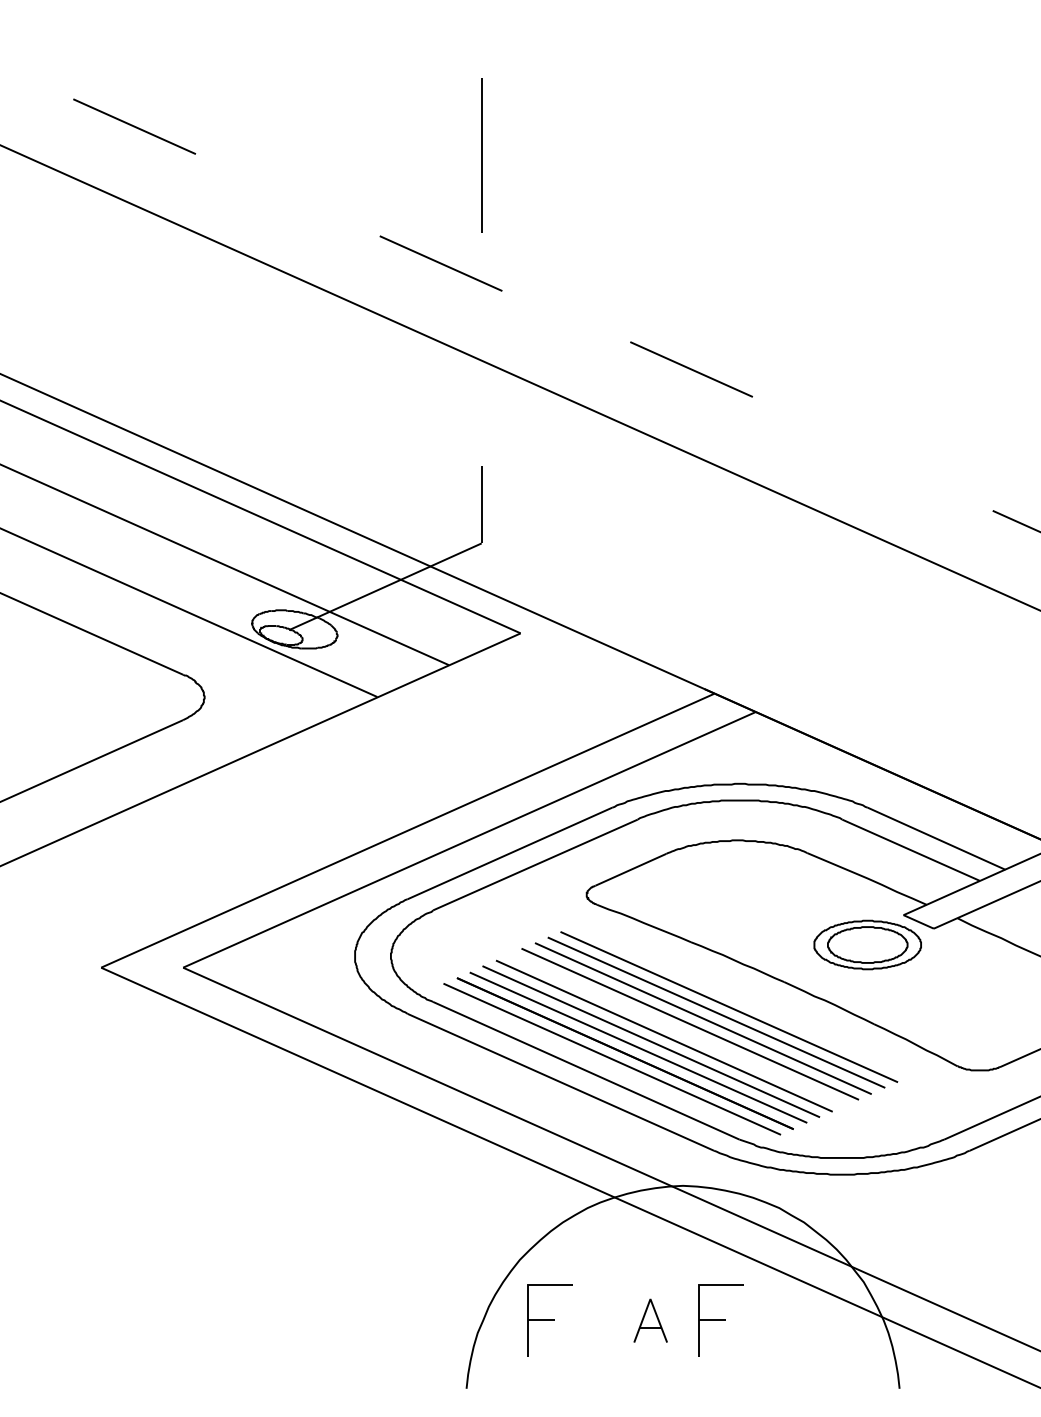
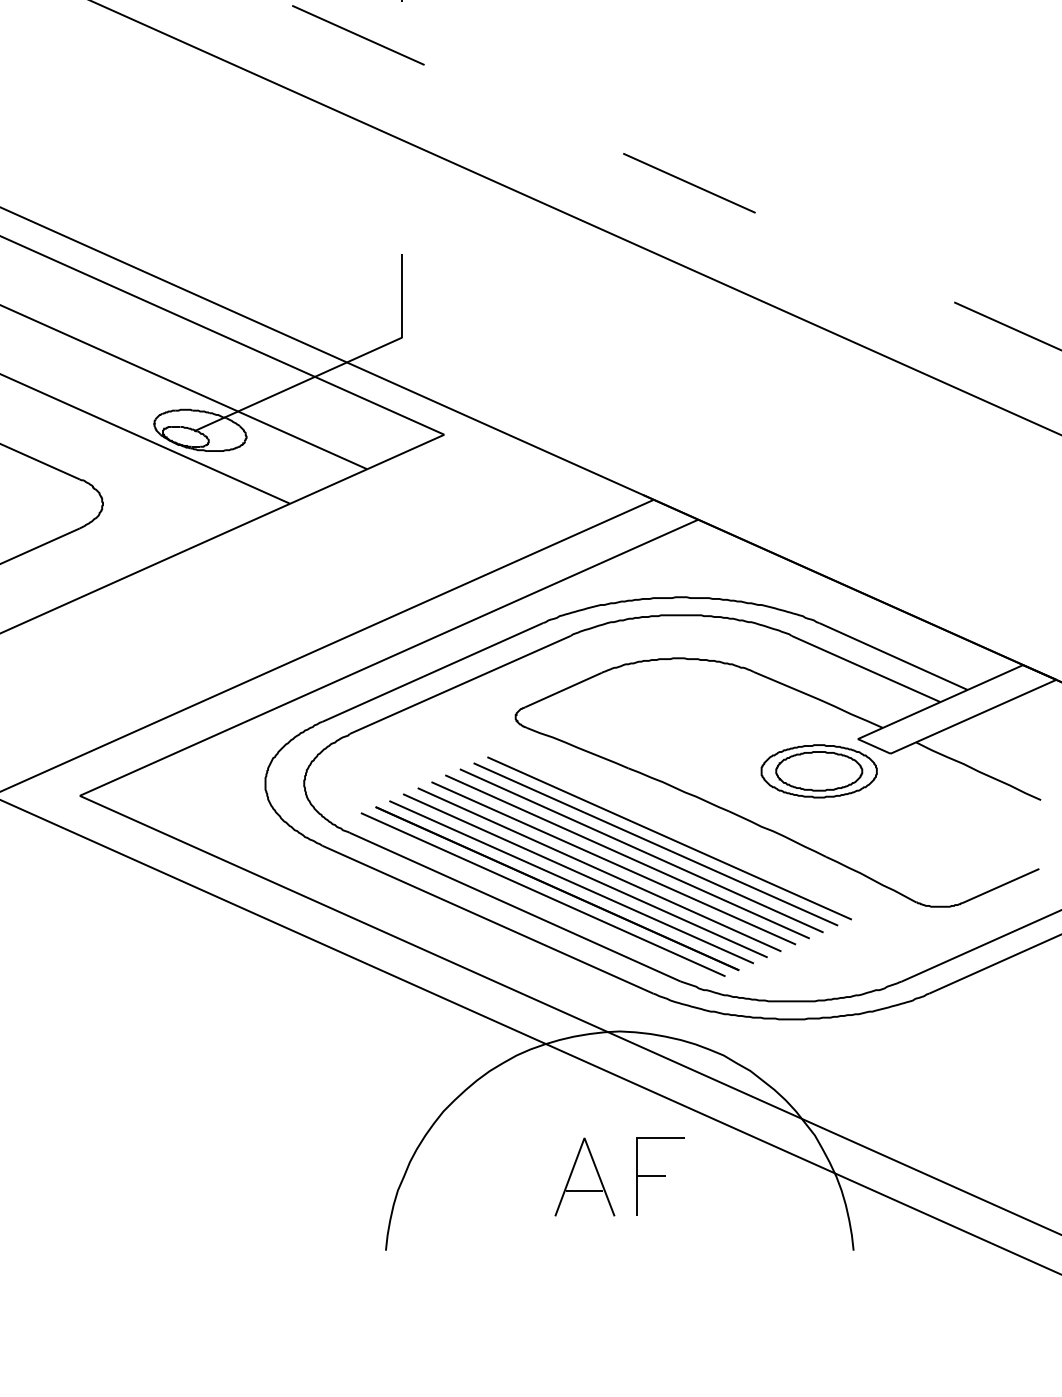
line: (691, 369) -> (689, 183), moved
line: (677, 1030) -> (613, 863), added
part: (549, 1320) -> (475, 1176), removed
part: (650, 1320) -> (584, 1176), size x1.67

